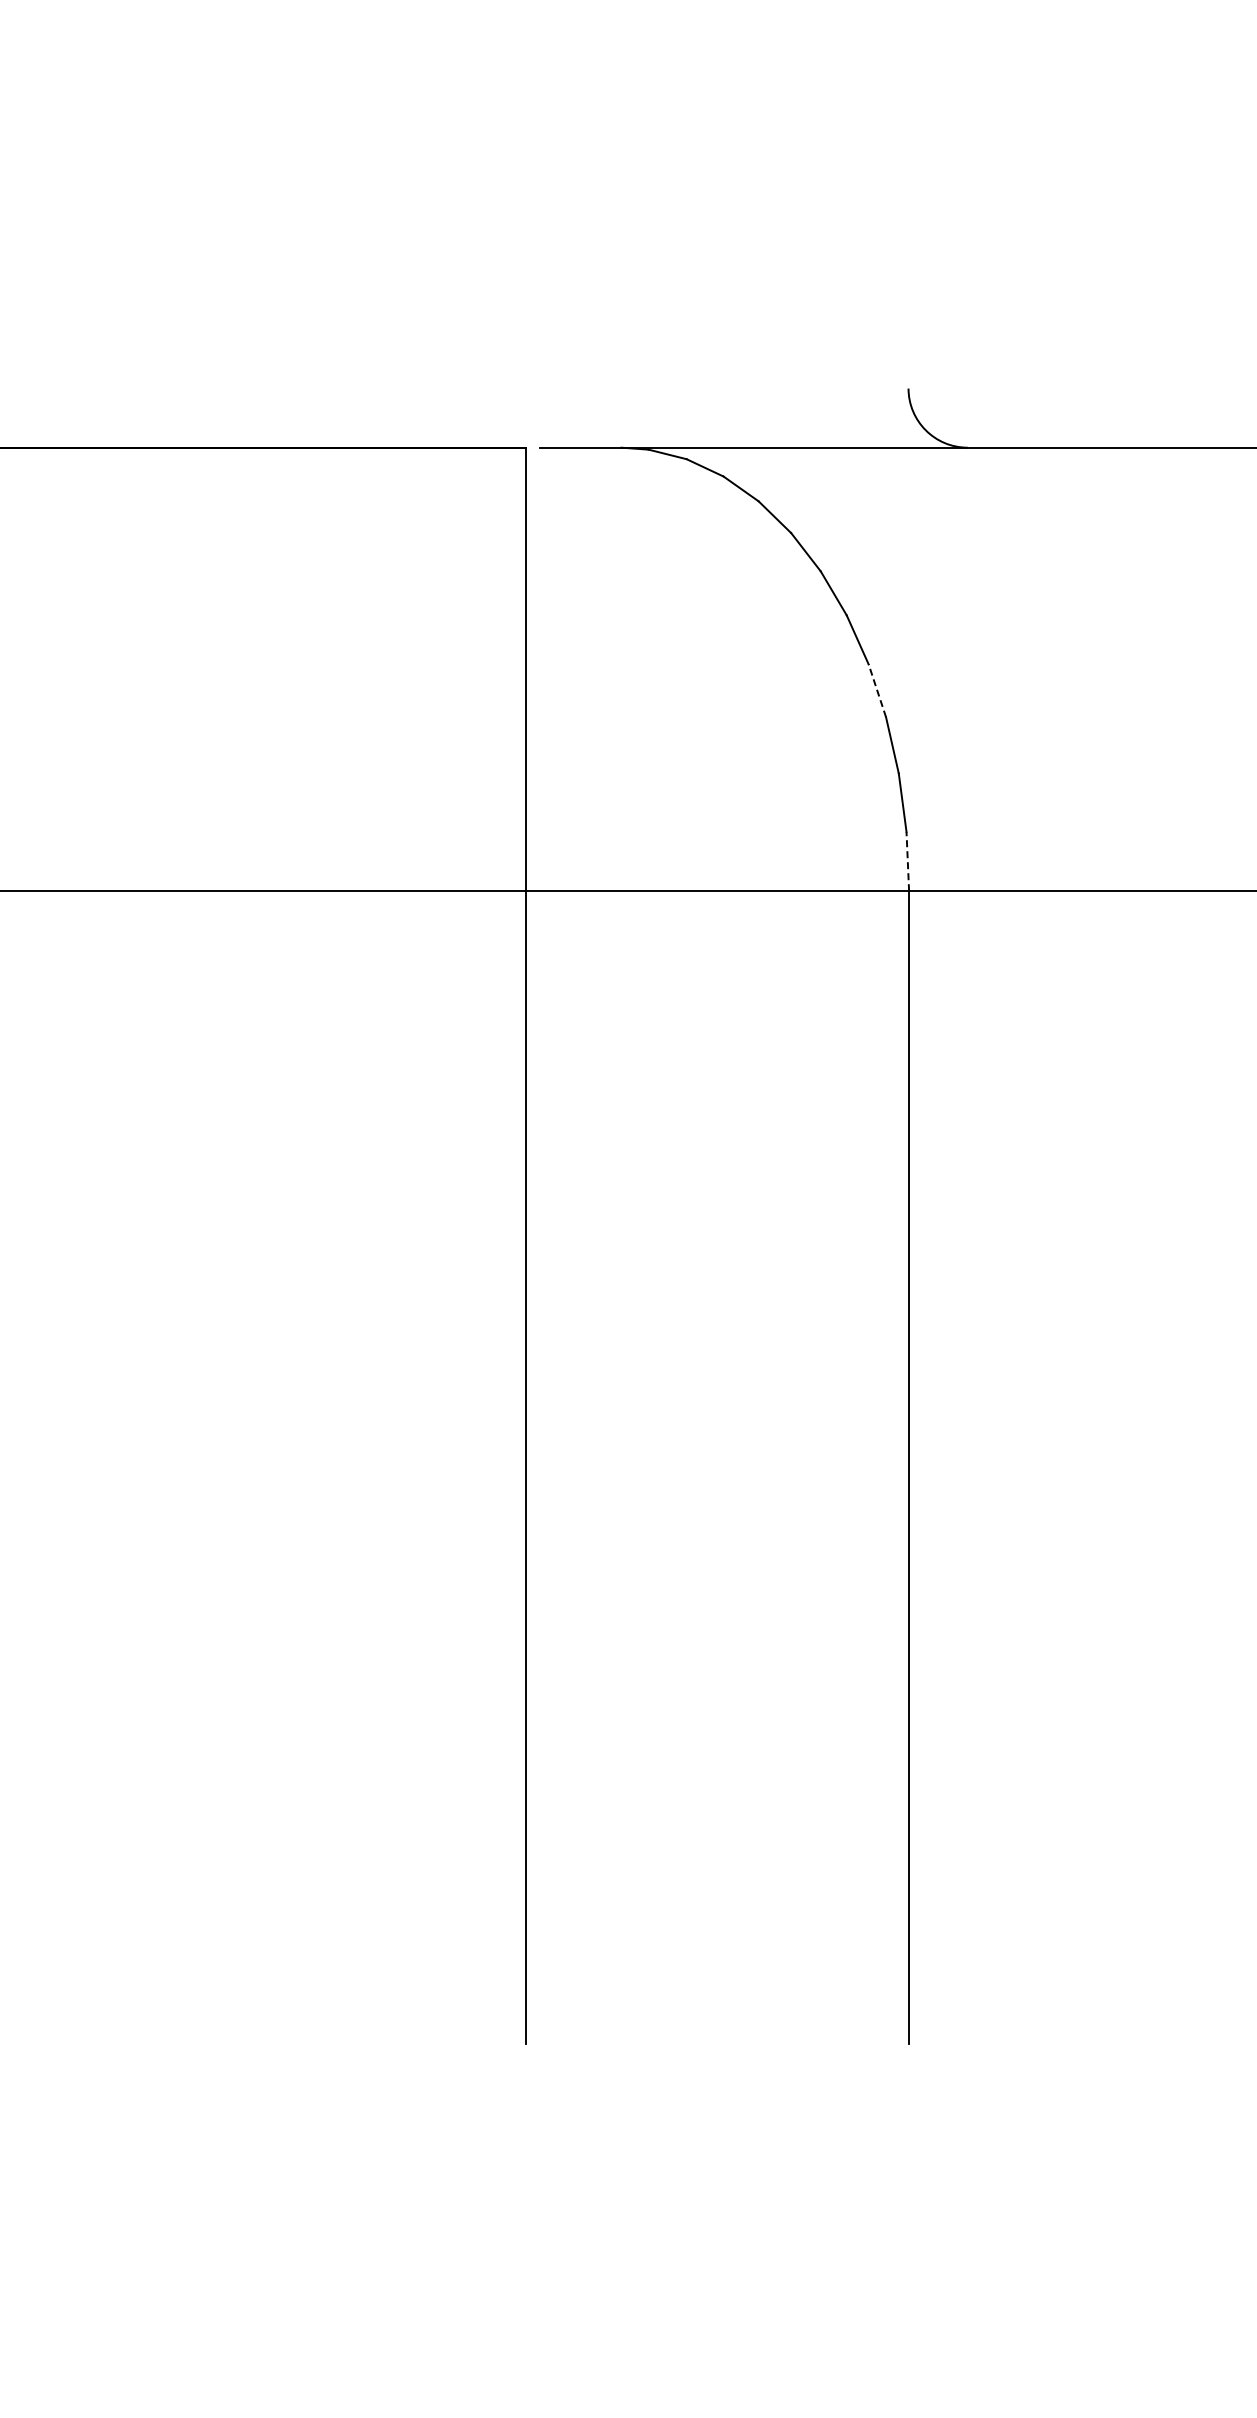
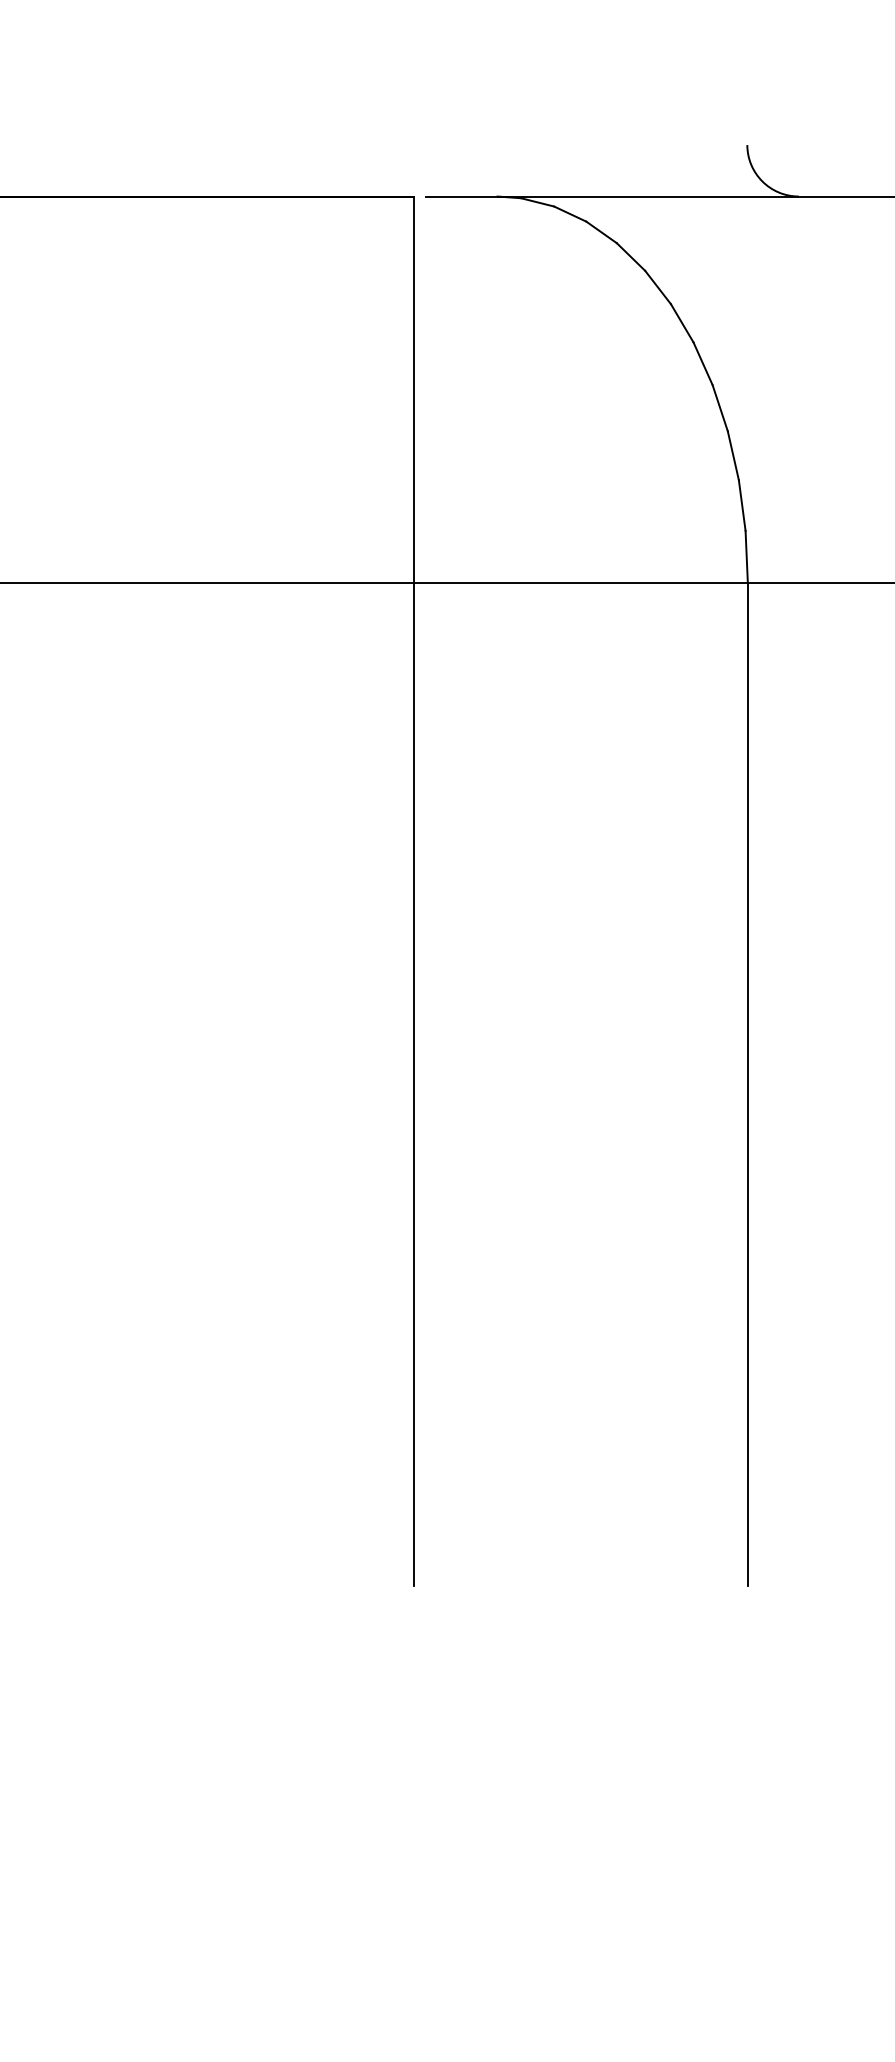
line: (877, 690) -> (720, 407), dashed -> solid
line: (907, 861) -> (746, 556), dashed -> solid

